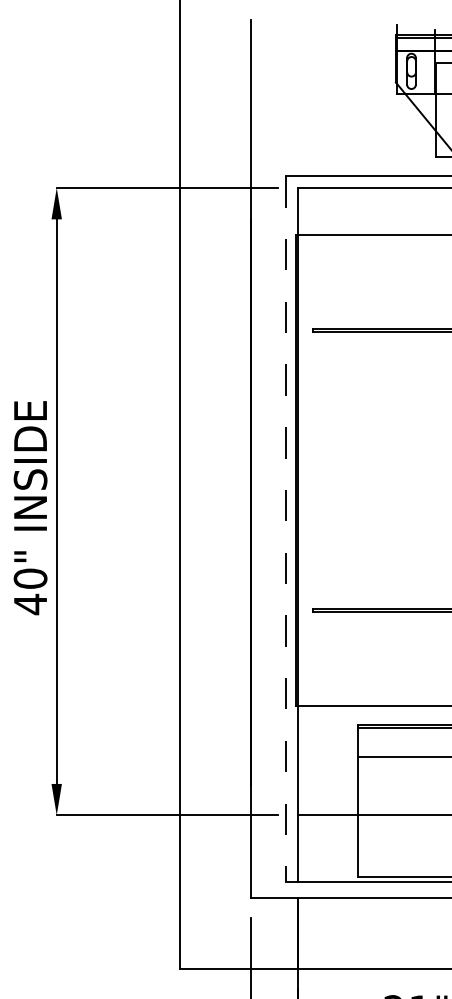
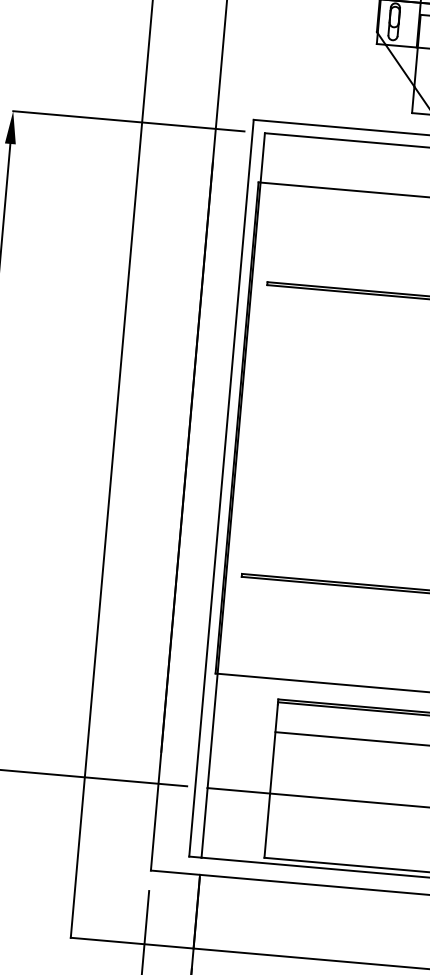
line: (286, 529) -> (221, 488), dashed -> solid

